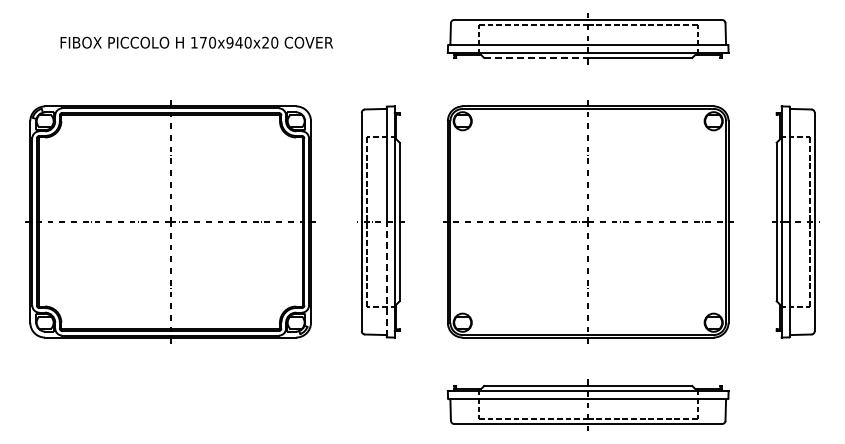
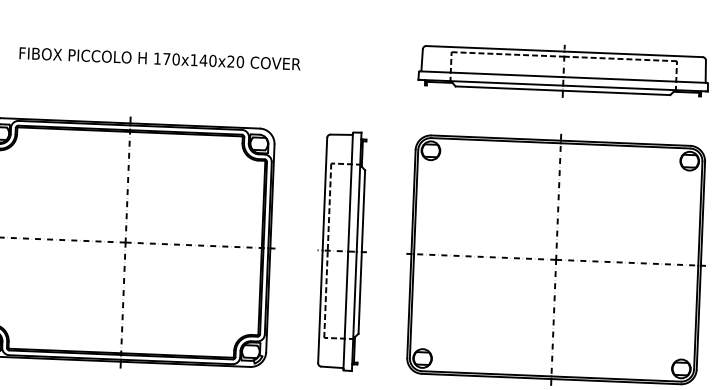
text: (229, 42) -> (193, 59), 170x940x20 -> 170x140x20
line: (536, 57) -> (509, 88), dashed -> solid
line: (386, 278) -> (345, 309), dashed -> solid

